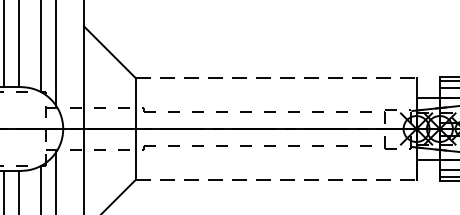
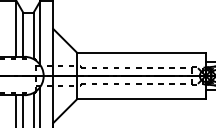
line: (276, 77) -> (141, 52), dashed -> solid
line: (276, 180) -> (141, 99), dashed -> solid

